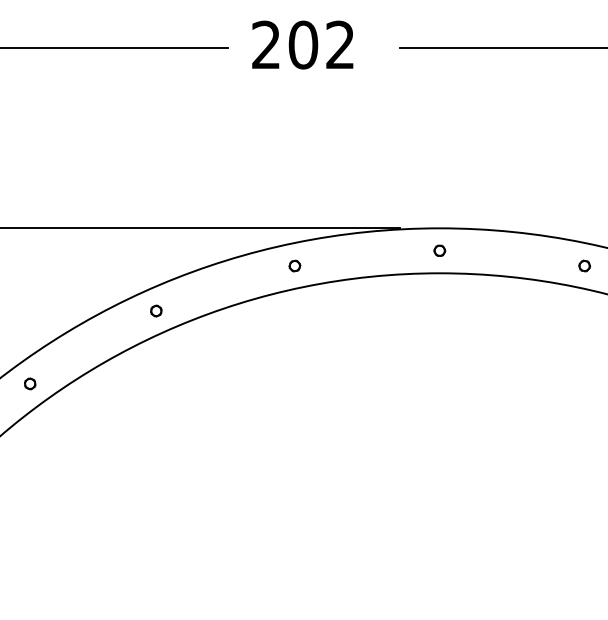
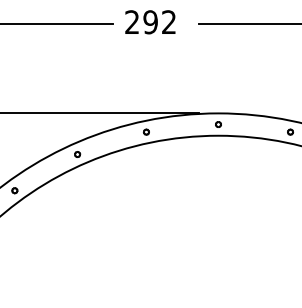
text: (302, 45) -> (150, 22), 202 -> 292

